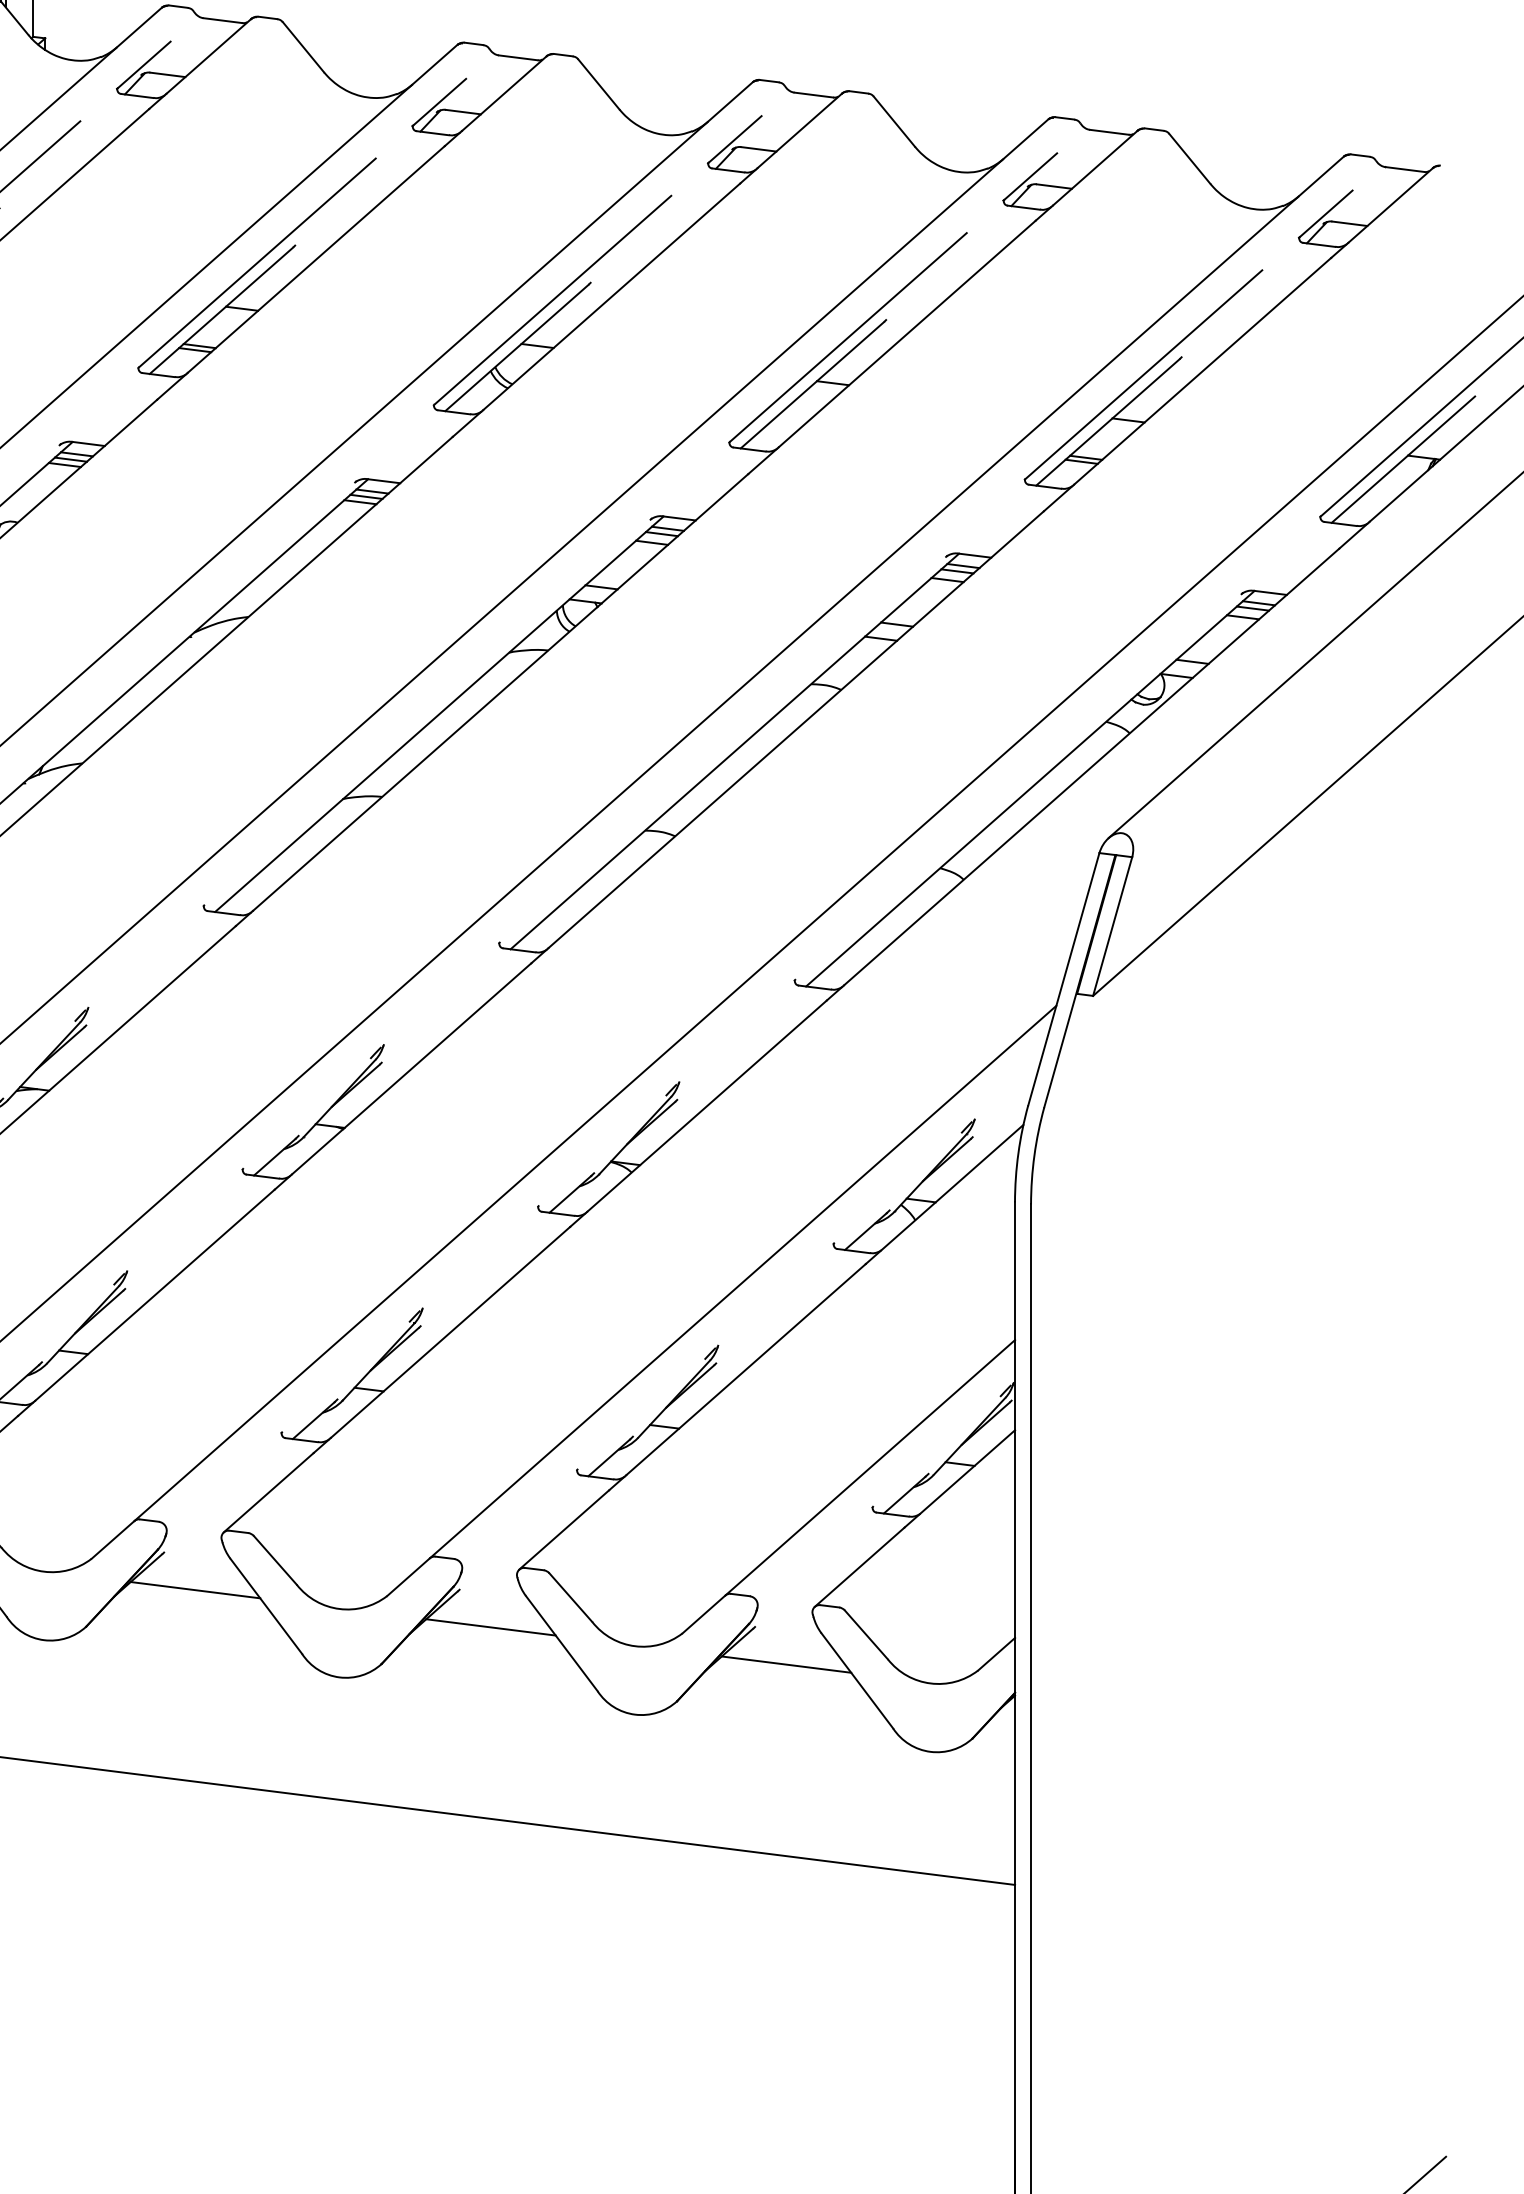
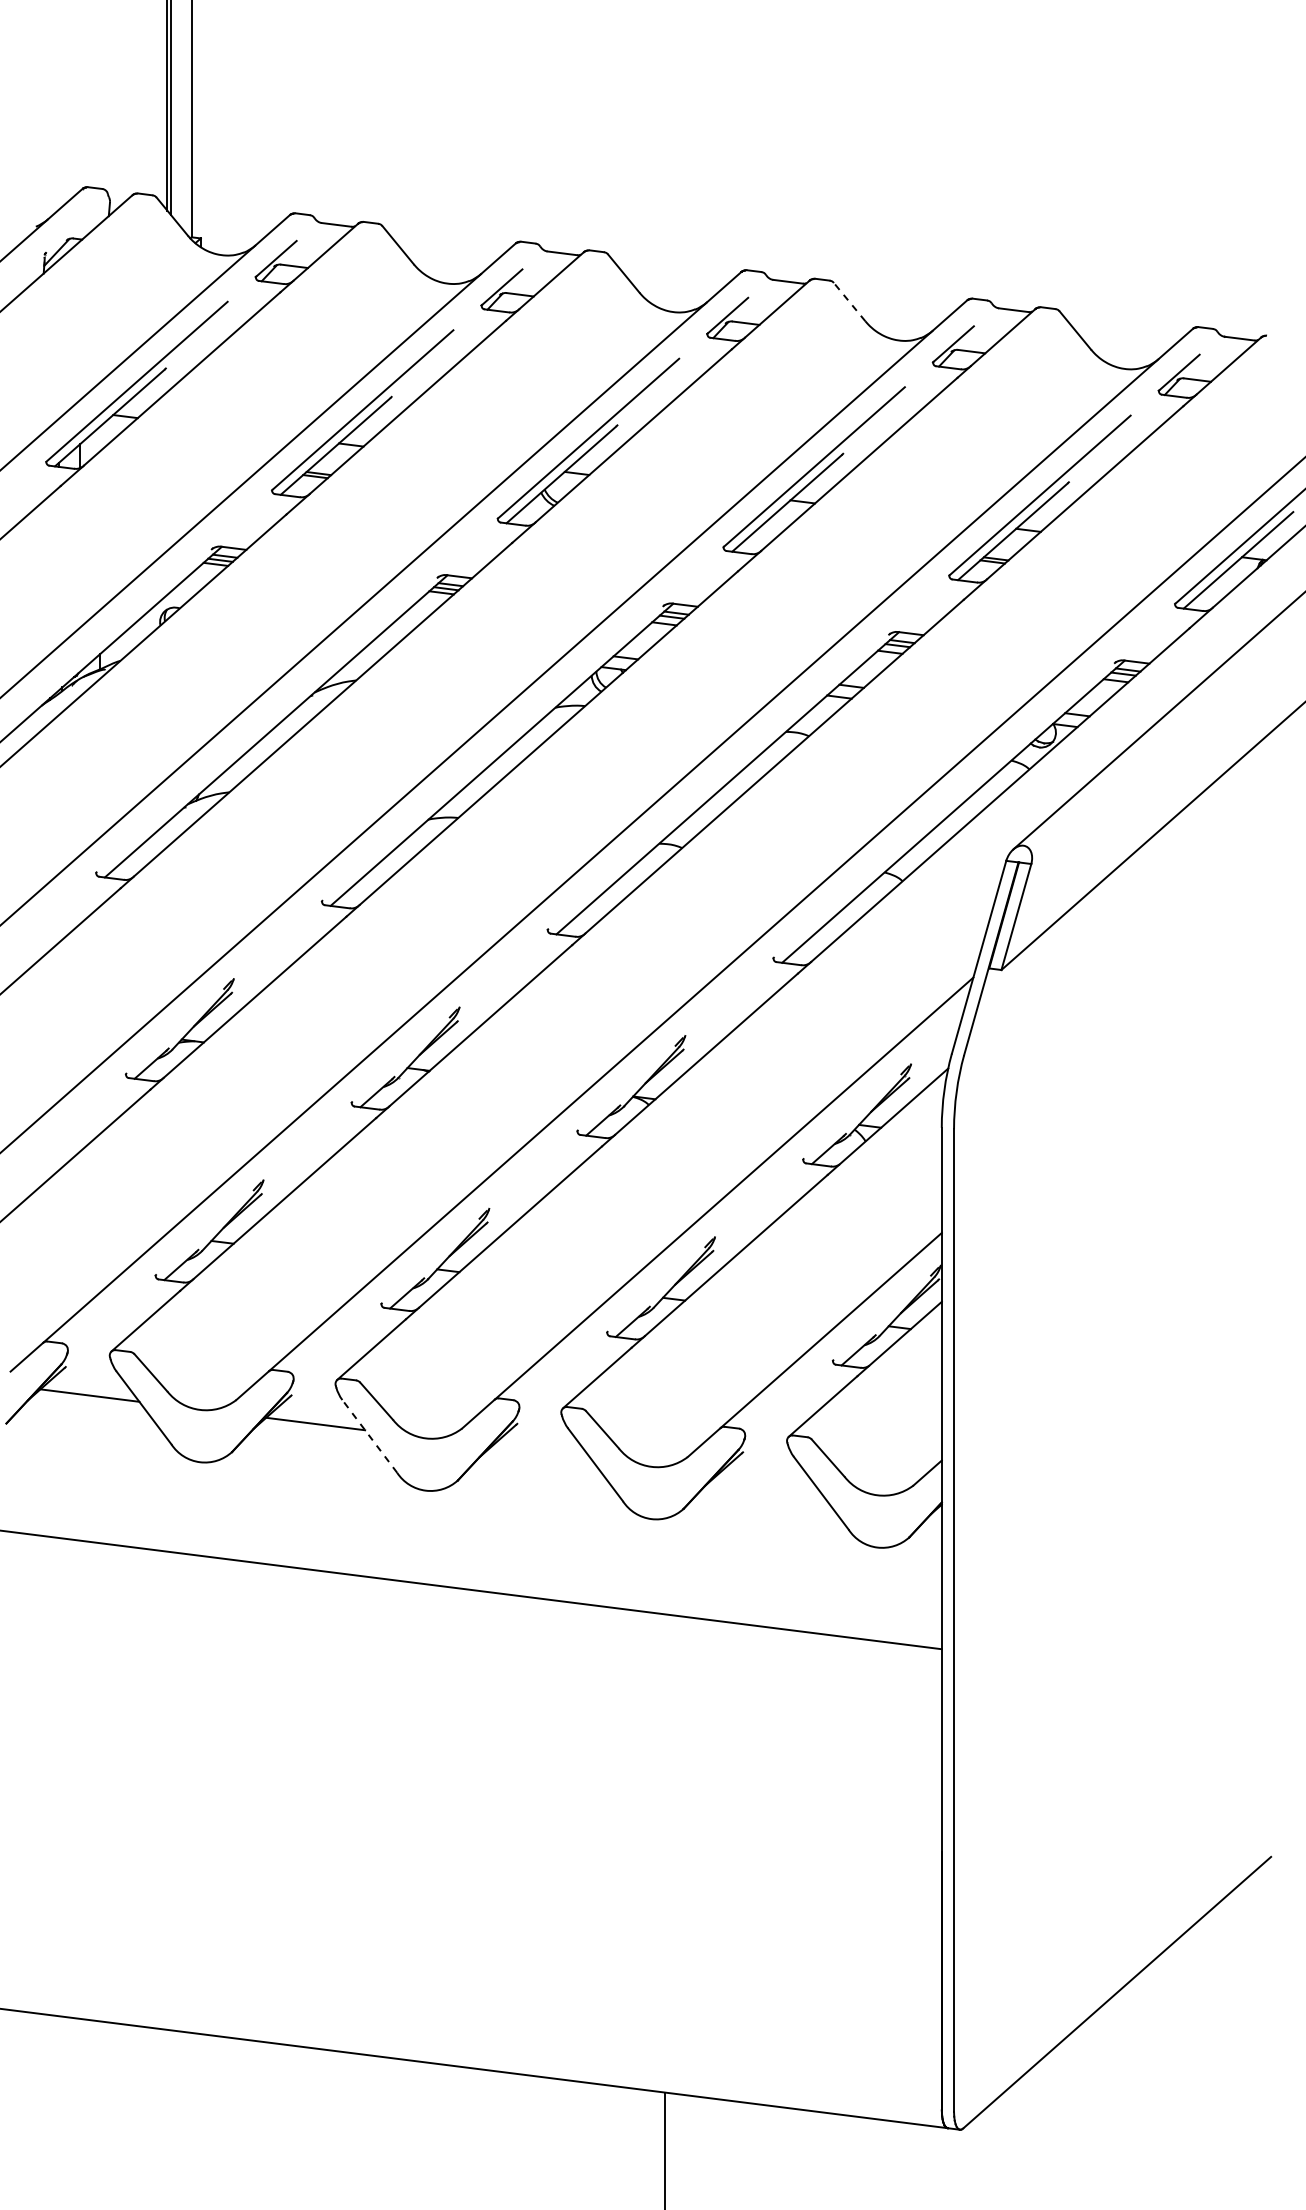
line: (894, 122) -> (849, 302), solid -> dashed
line: (265, 1606) -> (369, 1436), solid -> dashed
line: (489, 1627) -> (540, 1452), removed
line: (785, 1664) -> (766, 1480), removed

